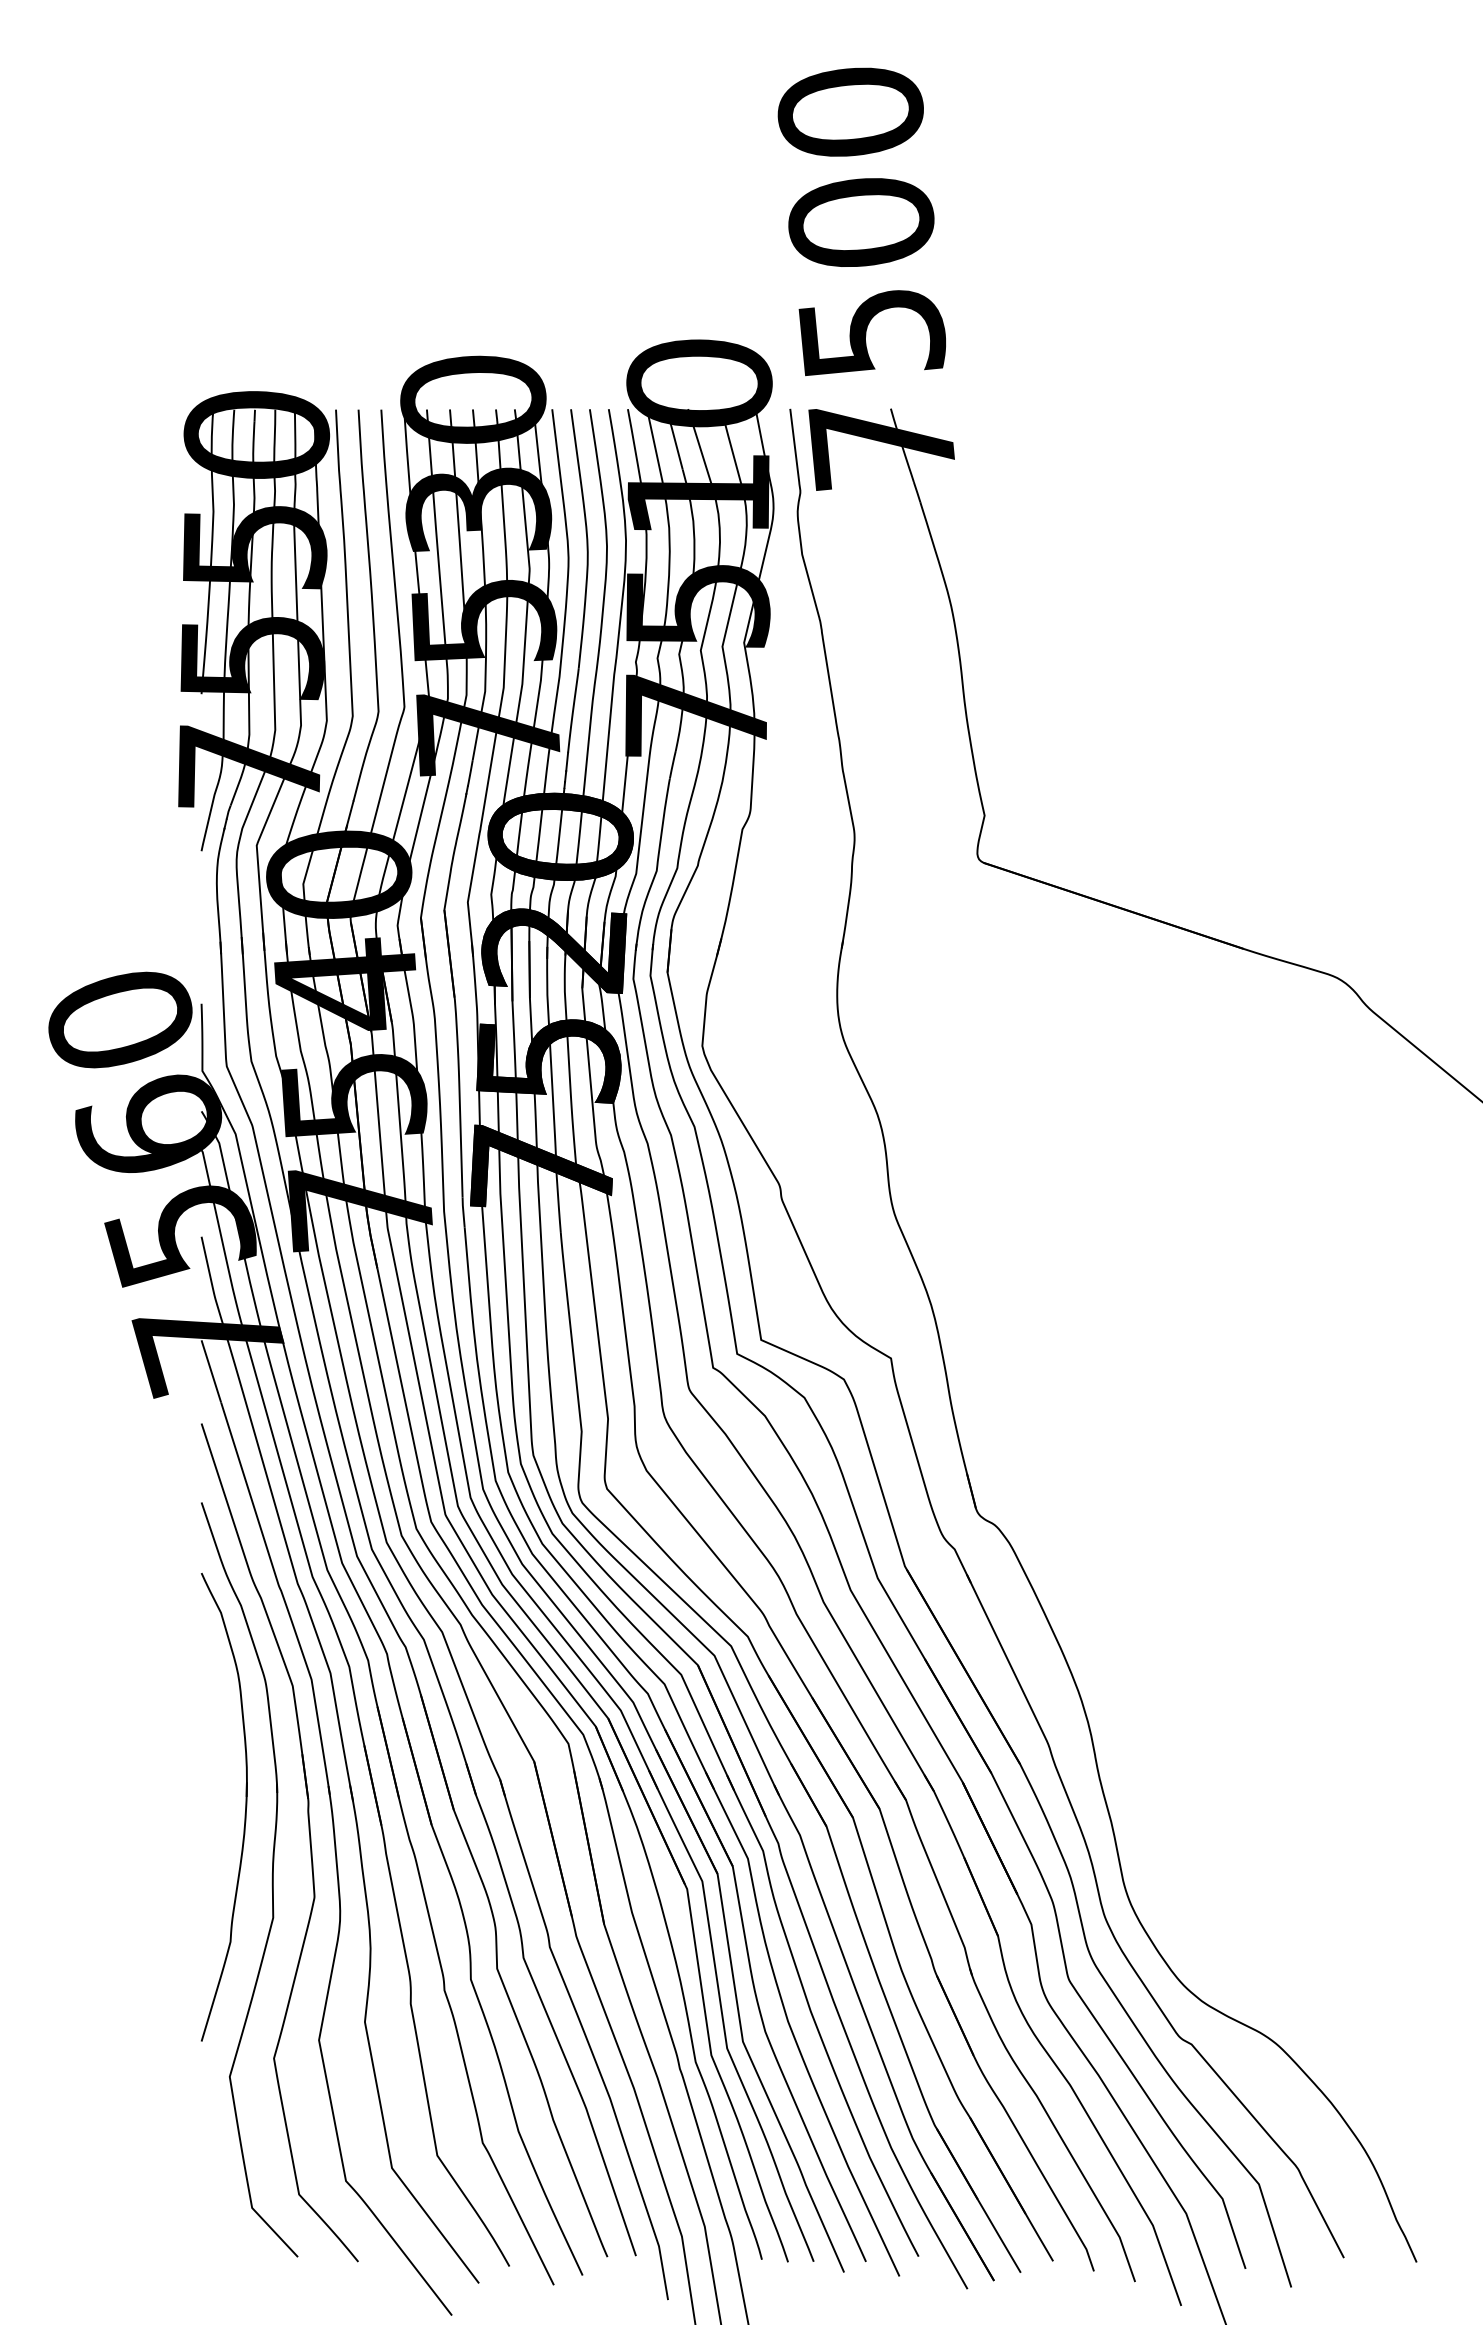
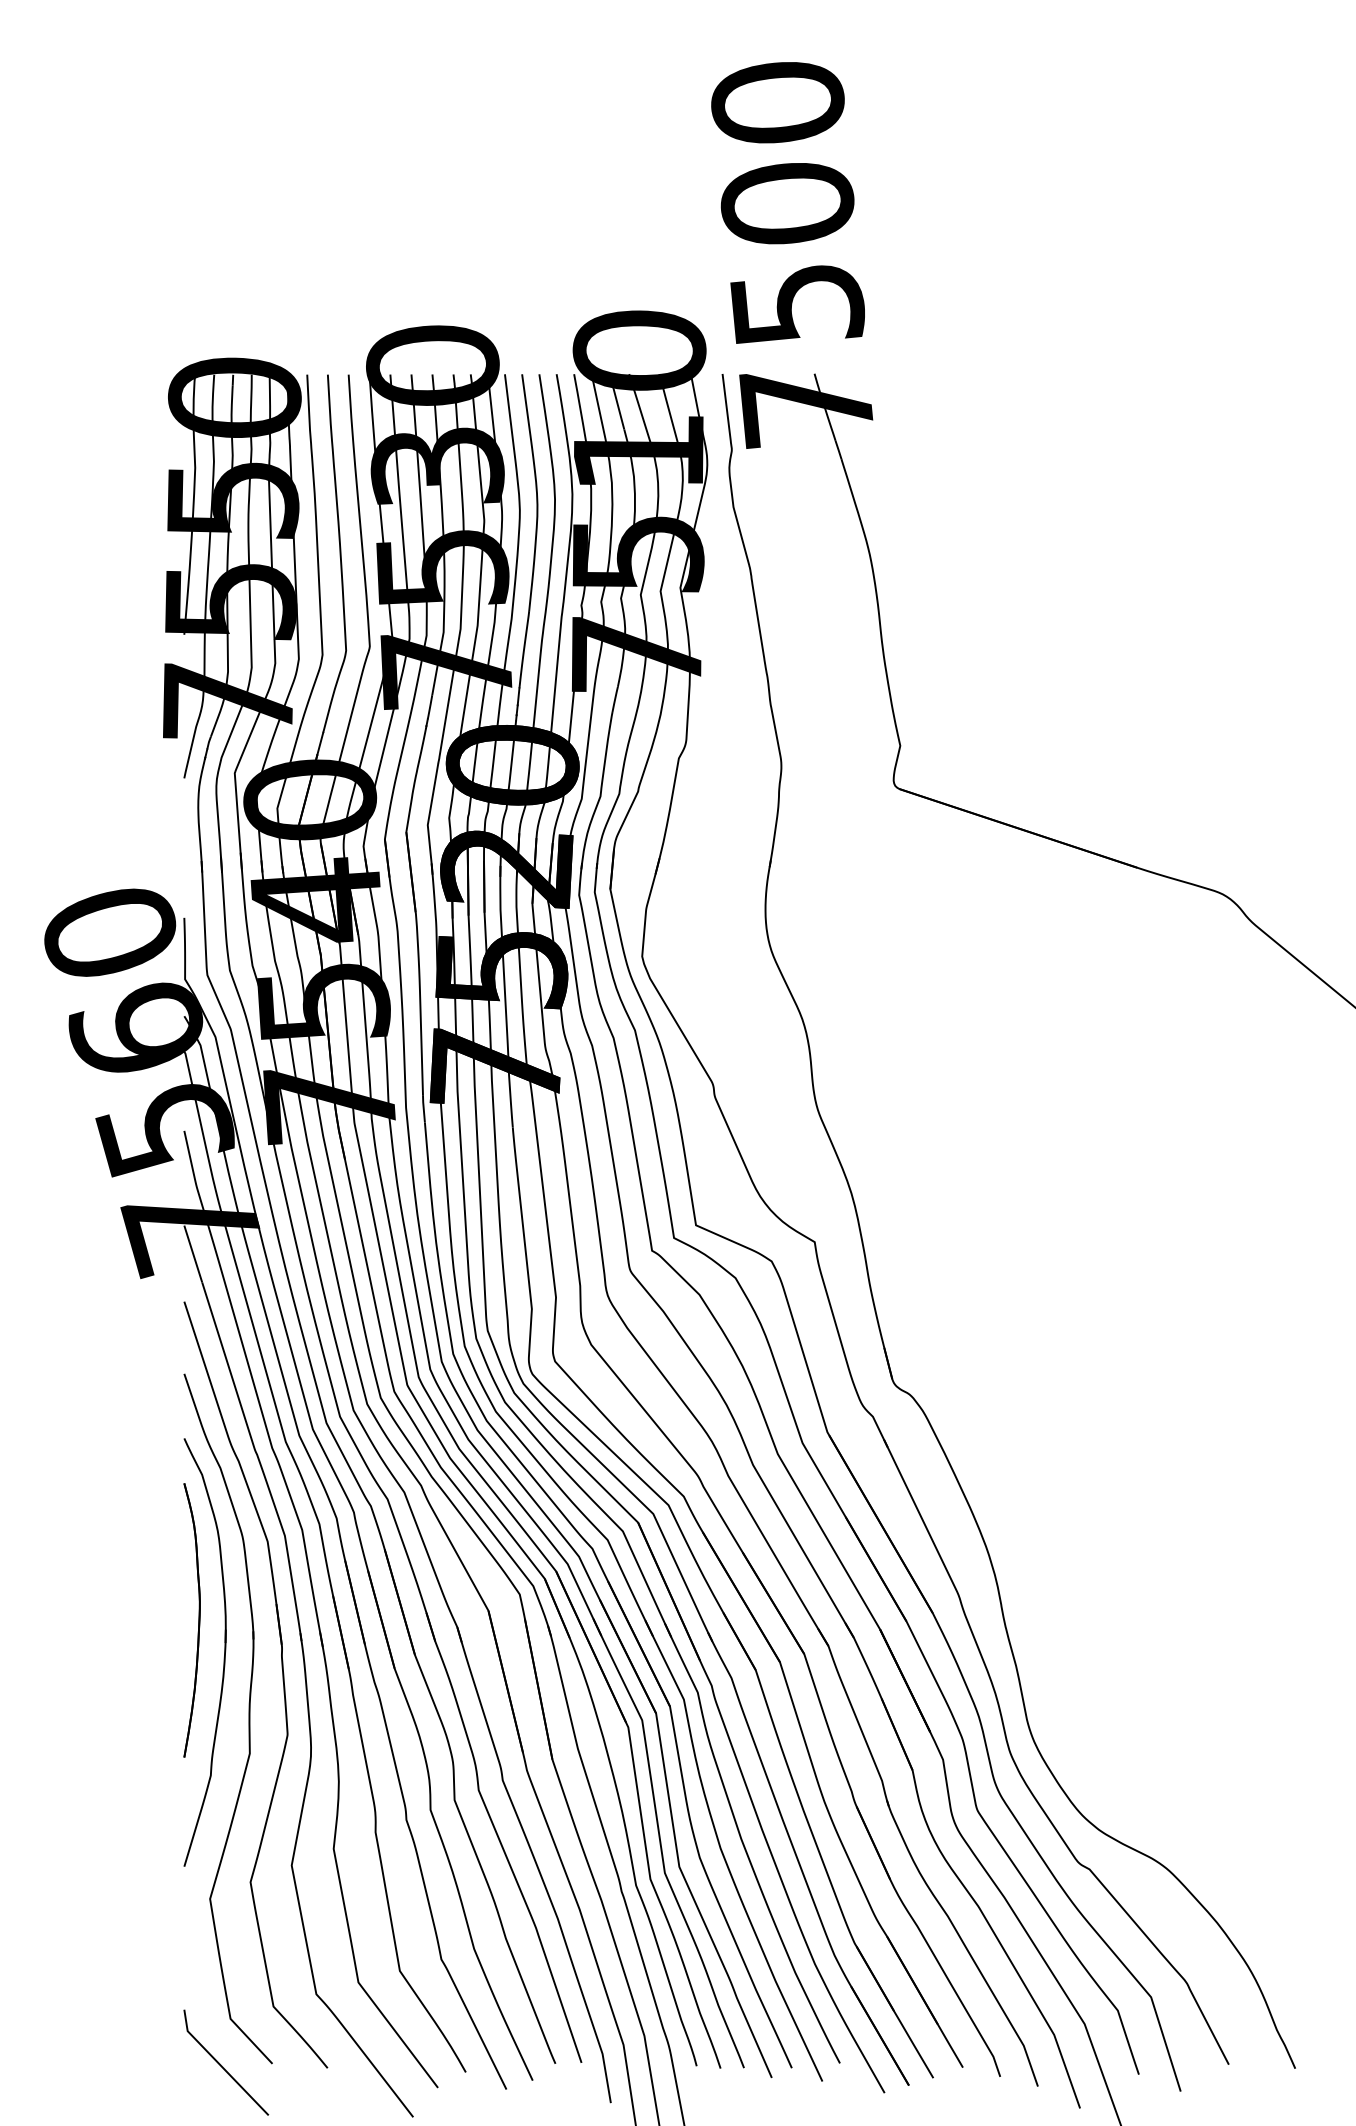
part: (217, 1772) -> (198, 1620), added
curve: (243, 2258) -> (222, 2065), added

